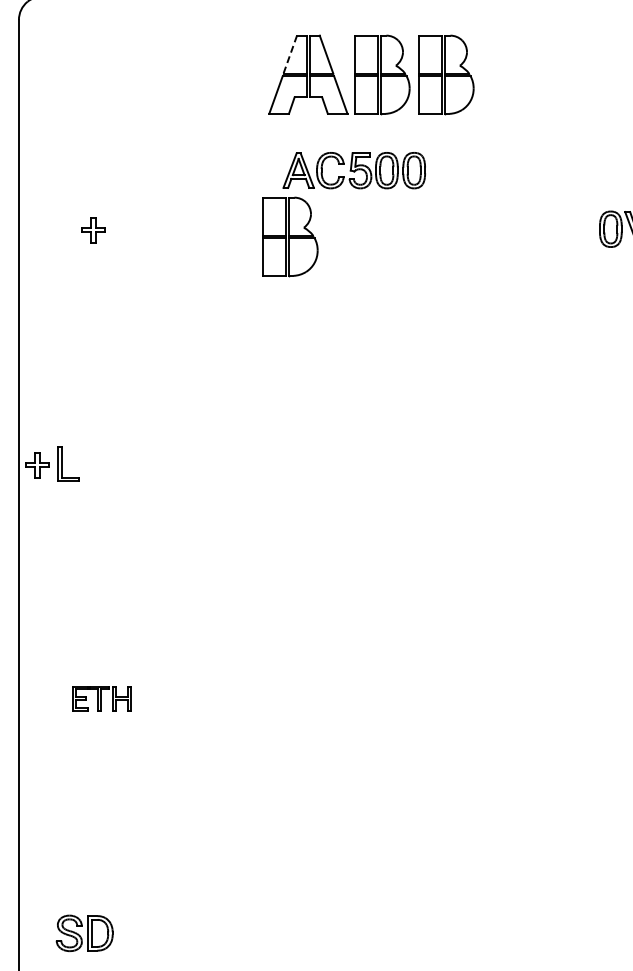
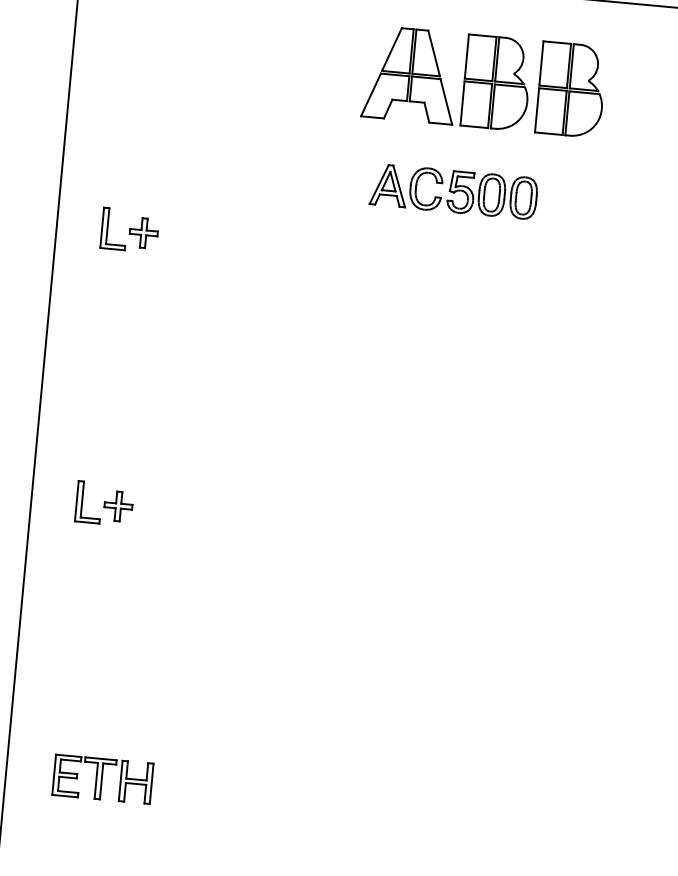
line: (290, 55) -> (392, 50), dashed -> solid
part: (68, 229) -> (114, 229), added
part: (290, 236) -> (372, 261), removed
part: (37, 465) -> (118, 506), moved
part: (101, 698) -> (102, 779), size x1.43

